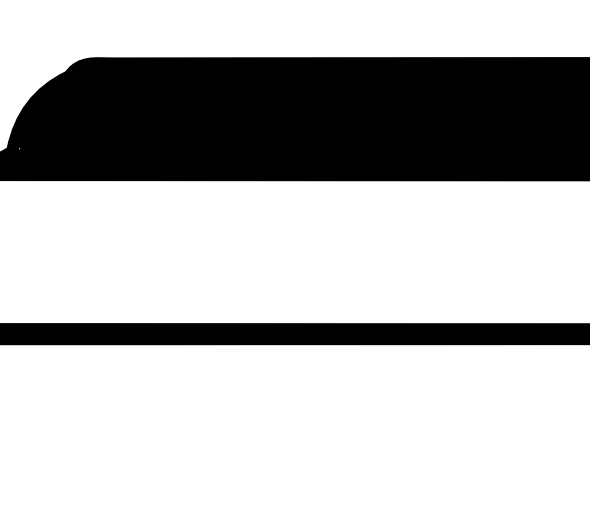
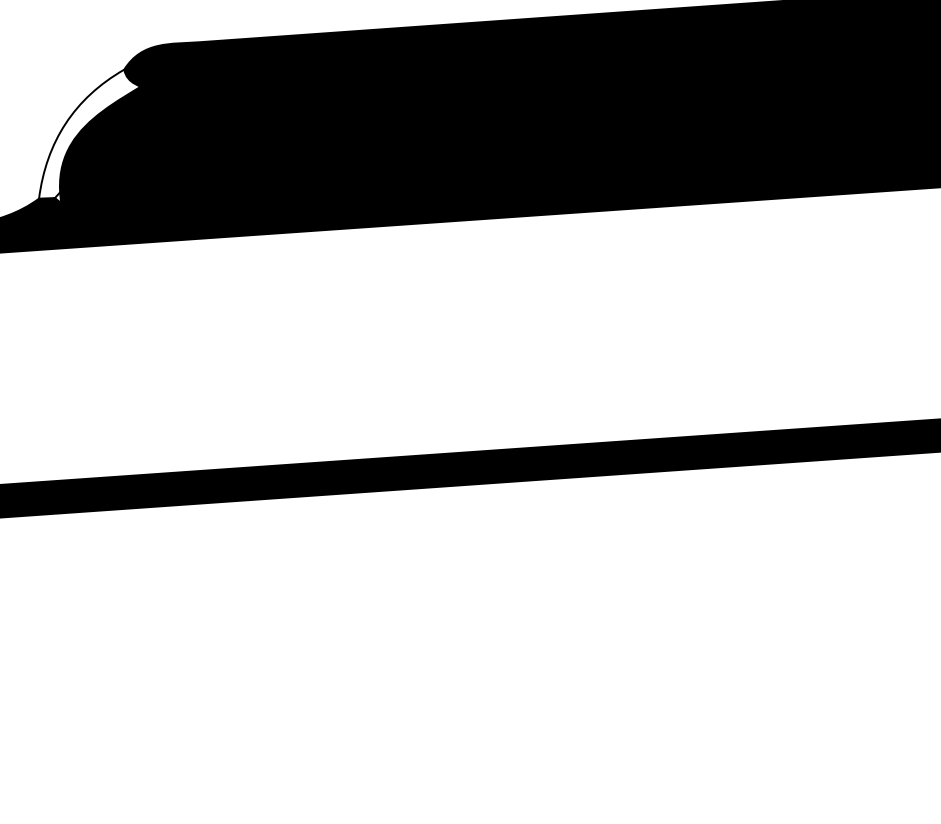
fill: (44, 111) -> (94, 135), removed

